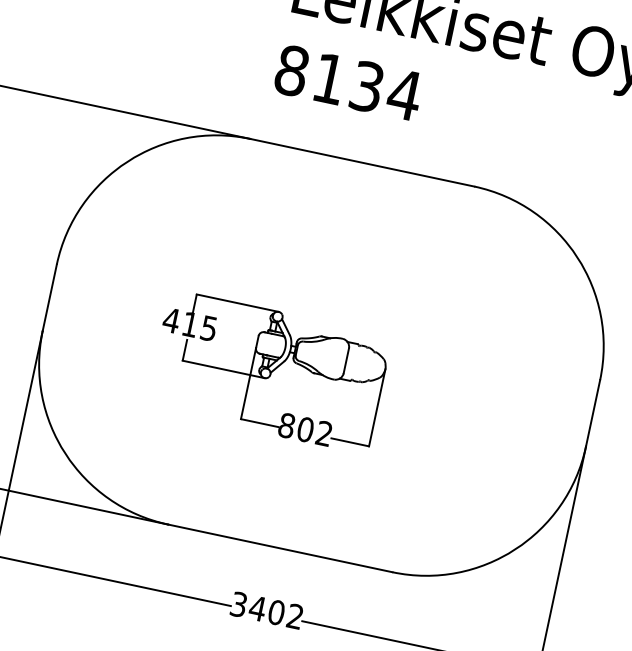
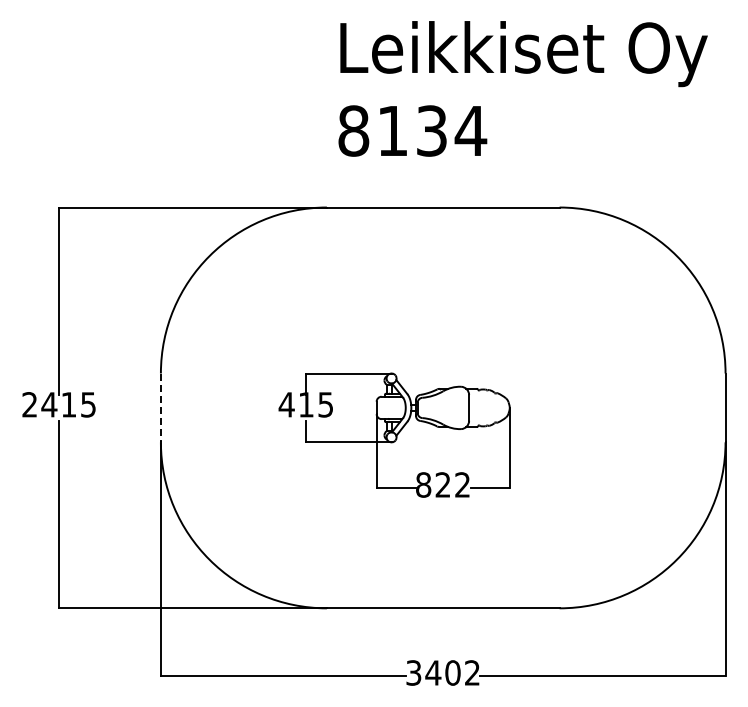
line: (49, 298) -> (160, 408), solid -> dashed
text: (305, 429) -> (442, 484), 802 -> 822

